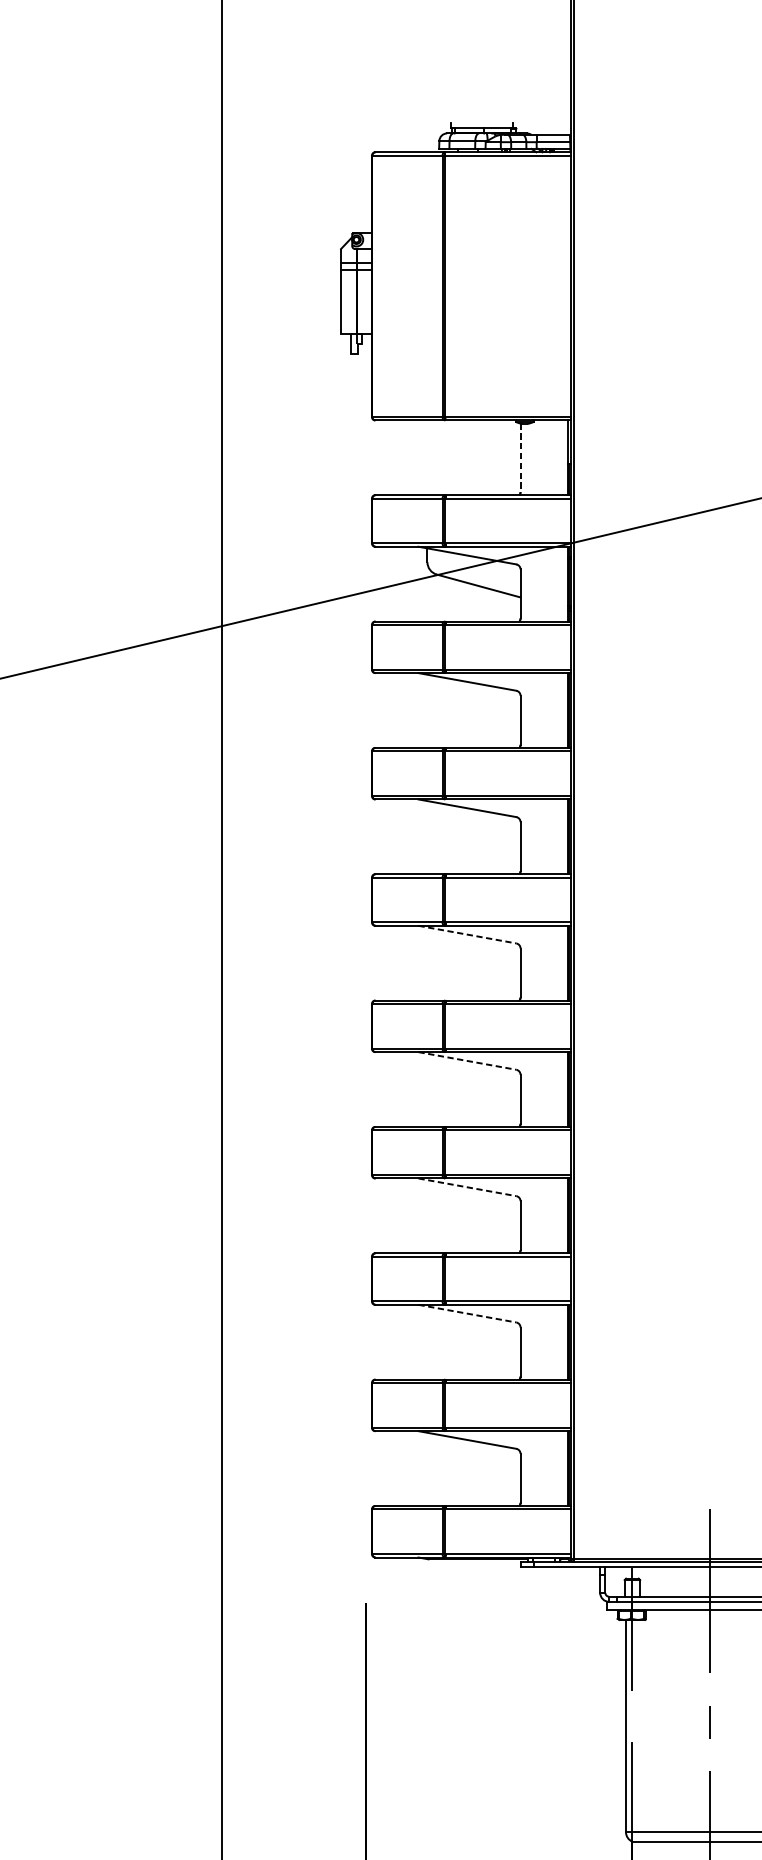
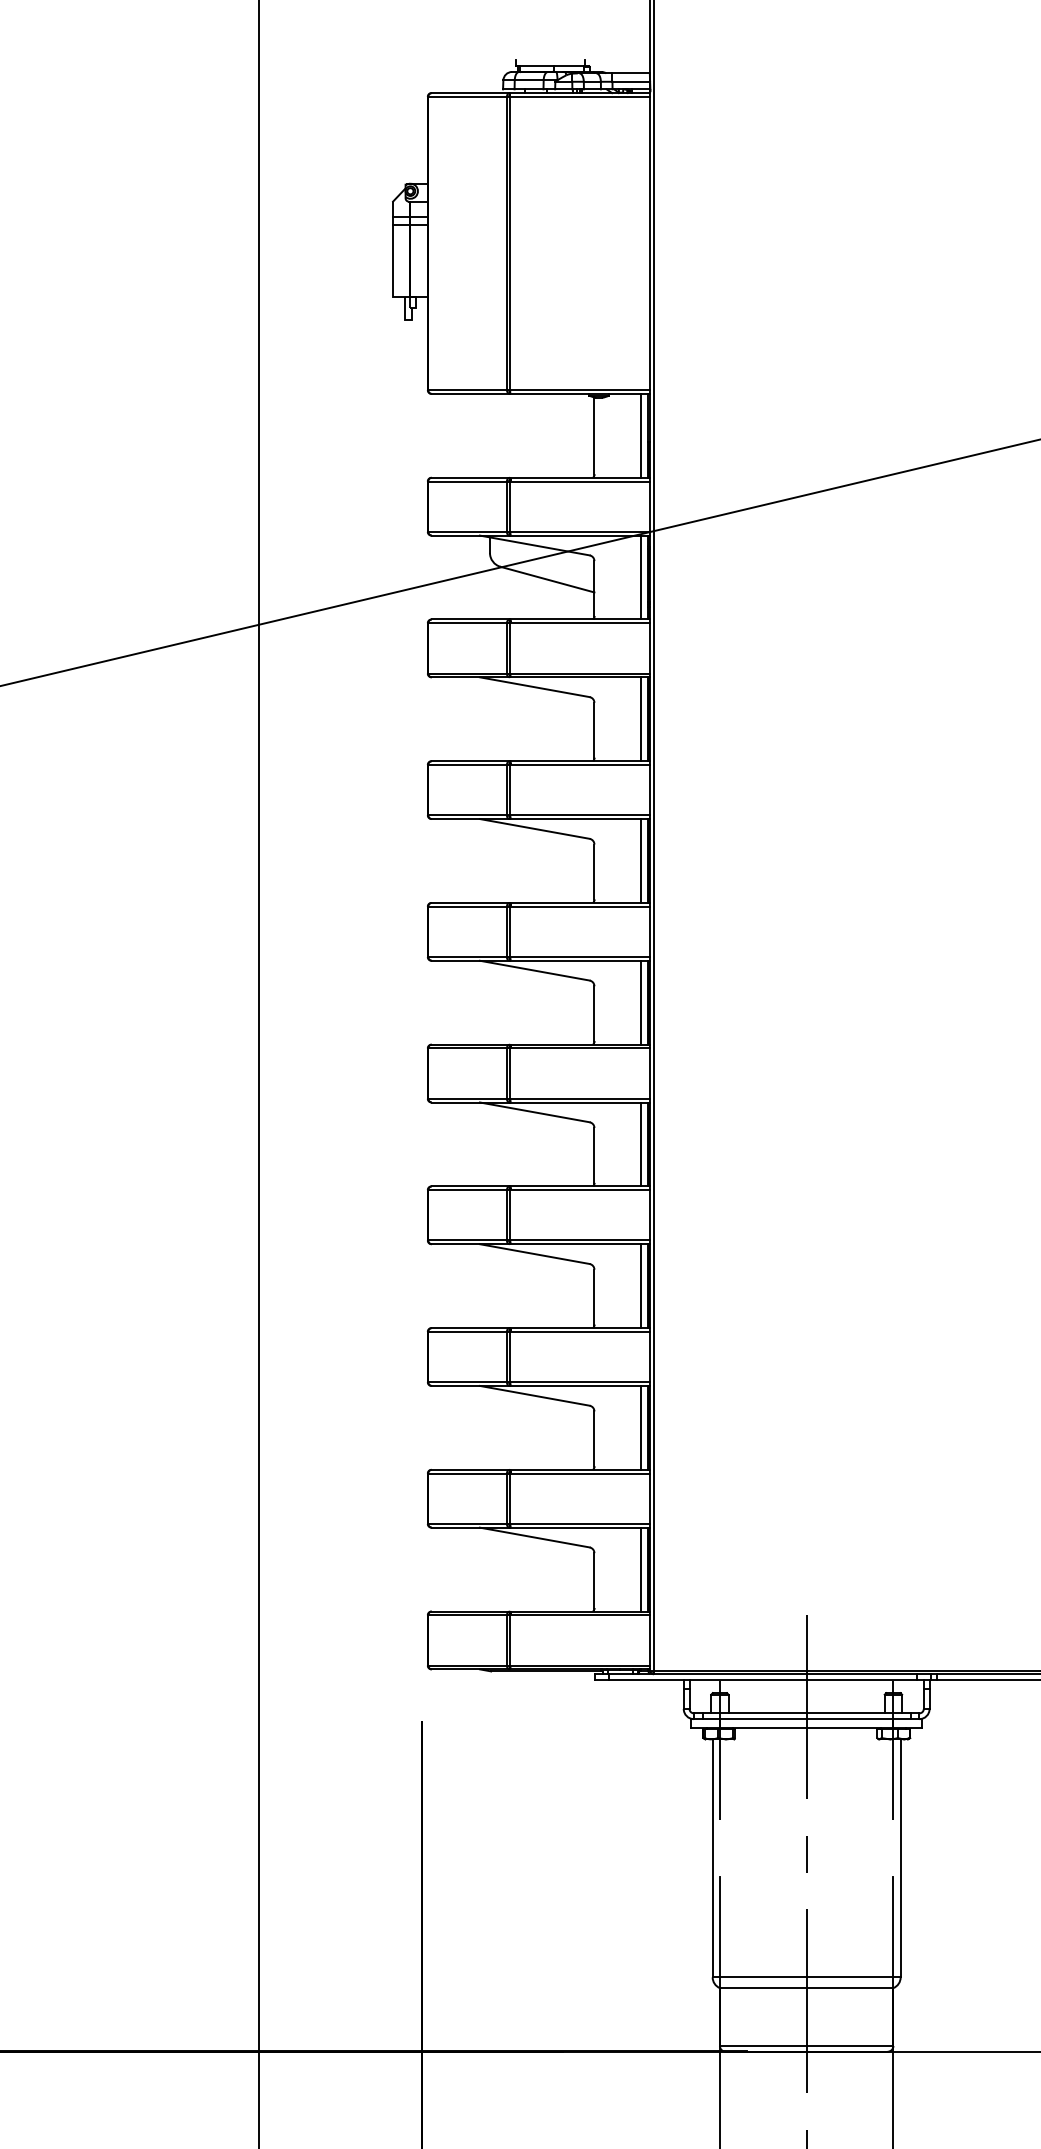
line: (562, 457) -> (641, 435), added
line: (520, 458) -> (594, 436), dashed -> solid
line: (562, 584) -> (641, 577), added
line: (562, 710) -> (641, 719), added
line: (562, 836) -> (641, 860), added
line: (467, 934) -> (534, 970), dashed -> solid
line: (562, 963) -> (641, 1002), added
line: (467, 1061) -> (534, 1112), dashed -> solid
line: (562, 1089) -> (641, 1144), added
line: (467, 1187) -> (534, 1254), dashed -> solid
line: (562, 1216) -> (641, 1286), added
line: (467, 1313) -> (534, 1395), dashed -> solid
line: (562, 1341) -> (641, 1427), added
line: (562, 1468) -> (641, 1569), added

